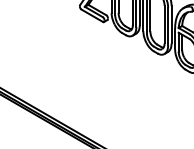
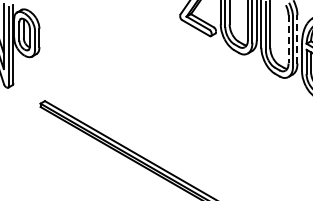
line: (171, 23) -> (297, 38), solid -> dashed
line: (164, 24) -> (288, 39), solid -> dashed

